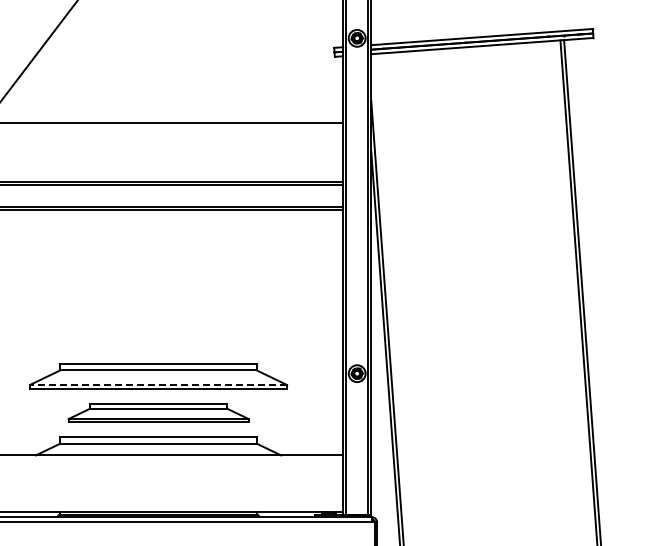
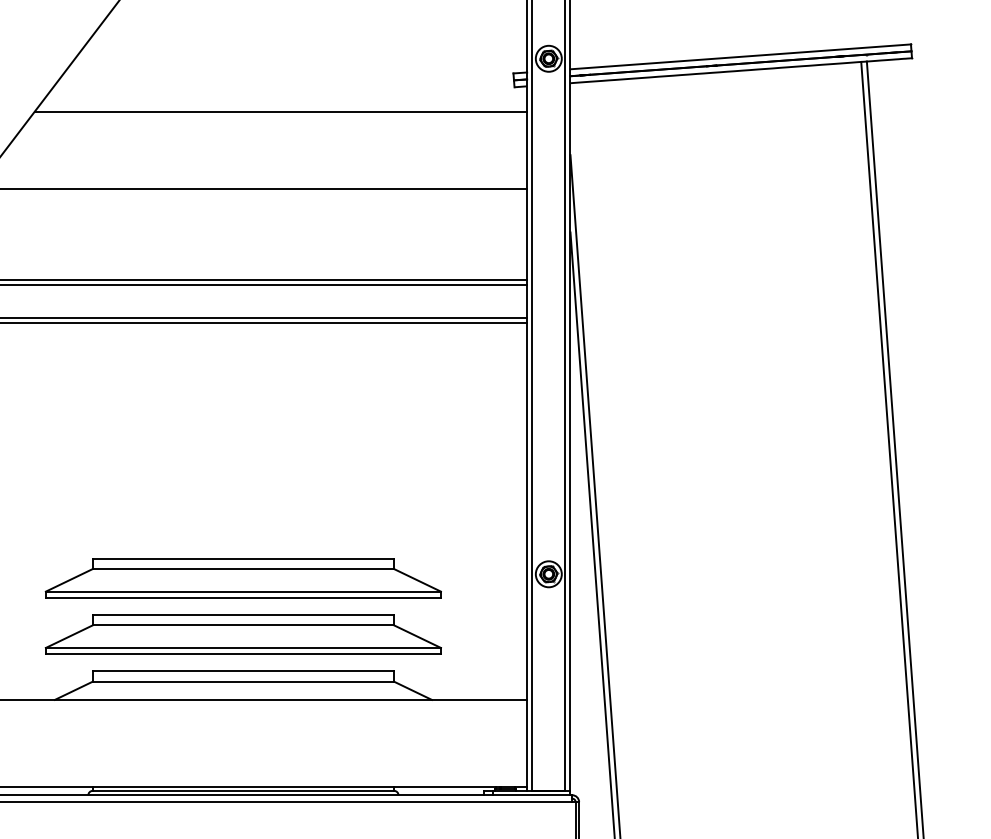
line: (182, 72) -> (280, 111), added
line: (158, 384) -> (243, 590), dashed -> solid
part: (158, 412) -> (243, 633), size x1.43

